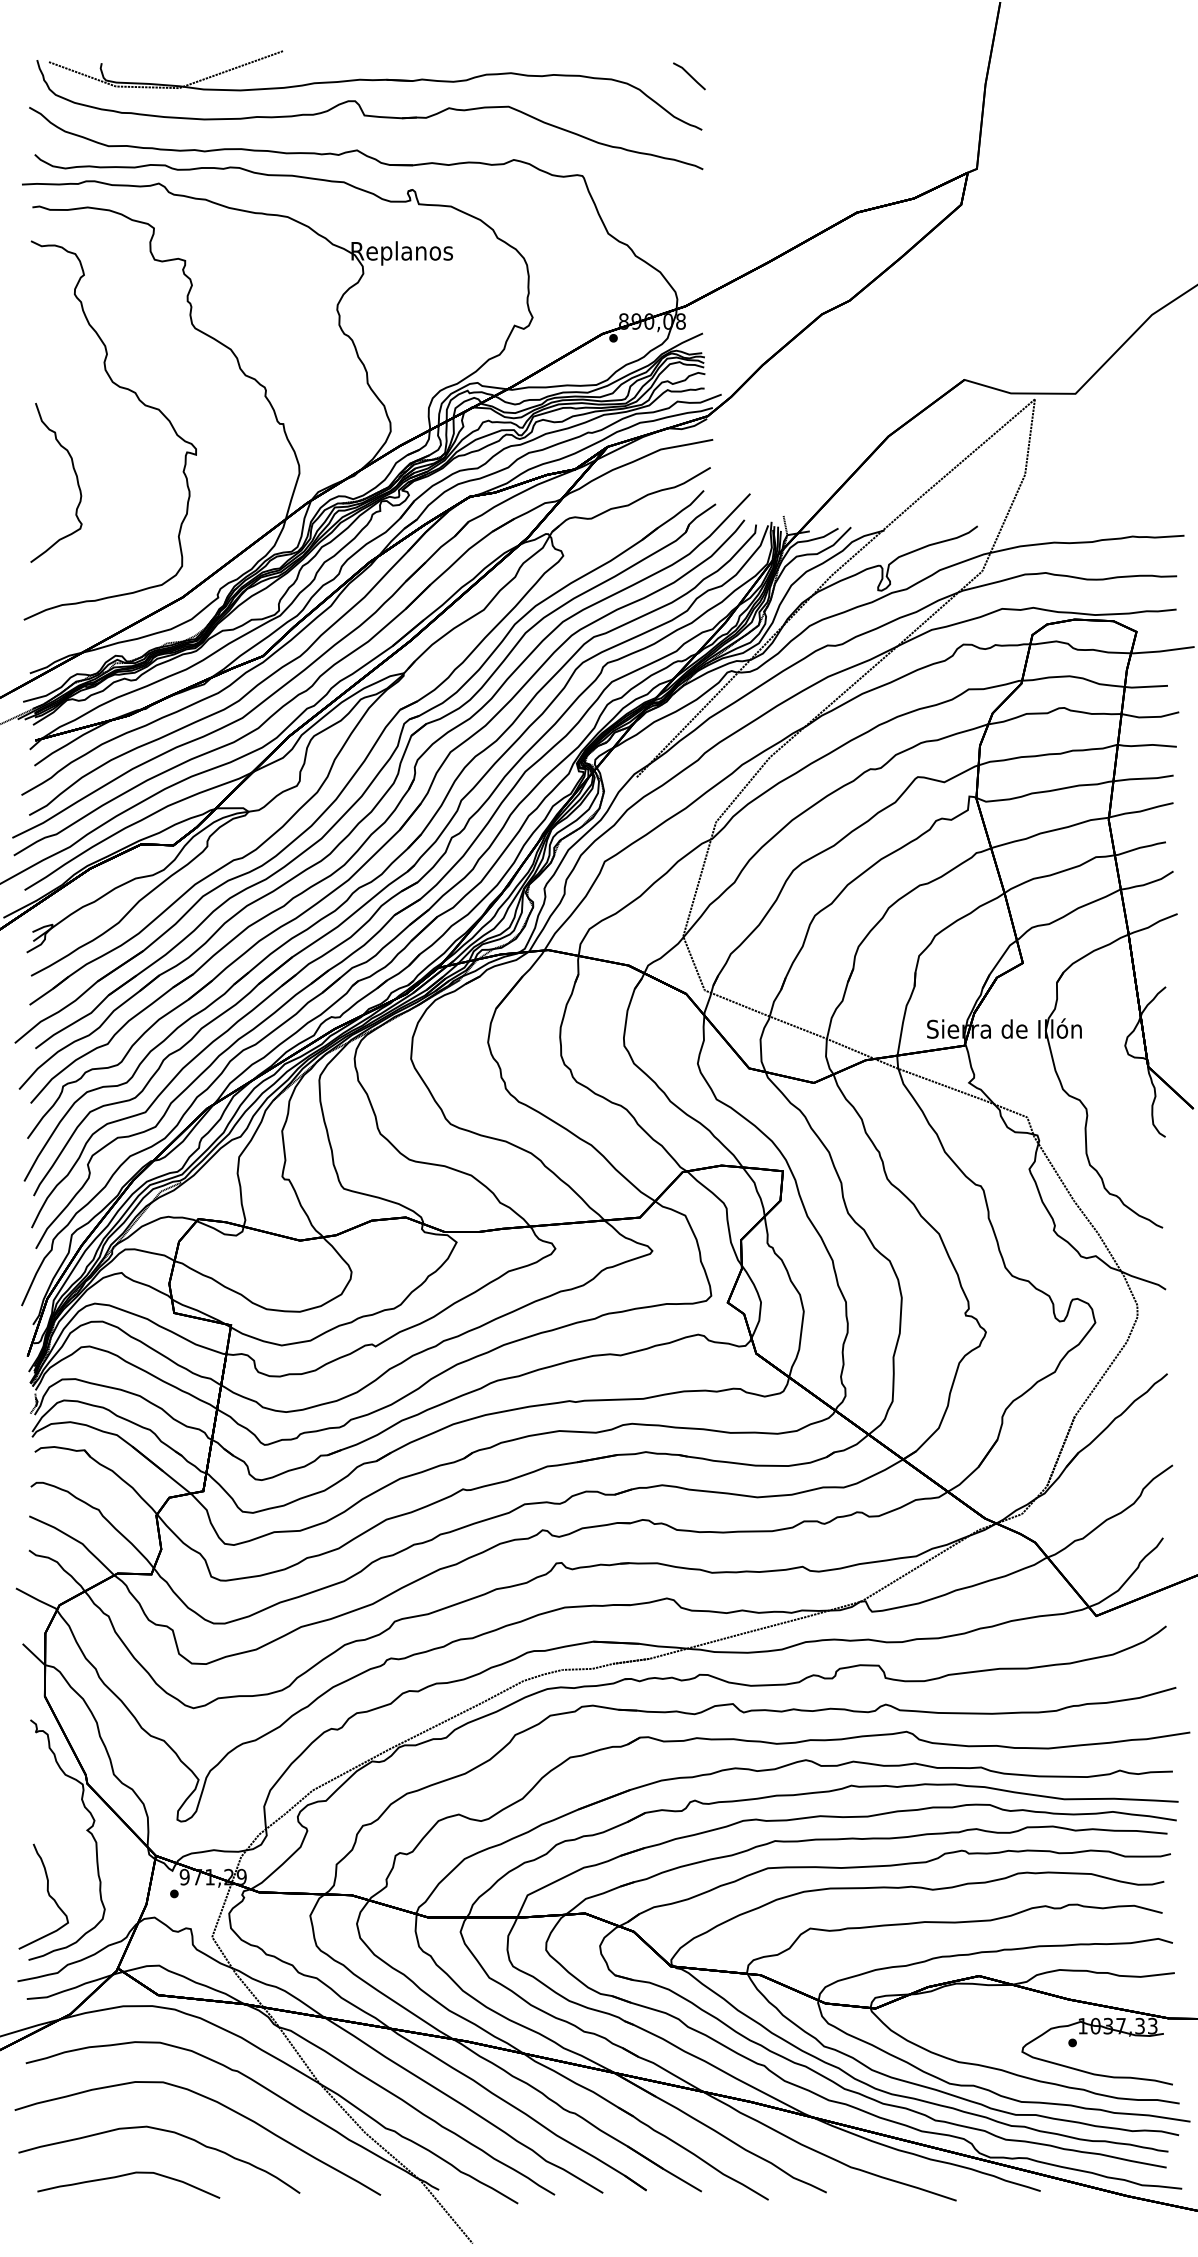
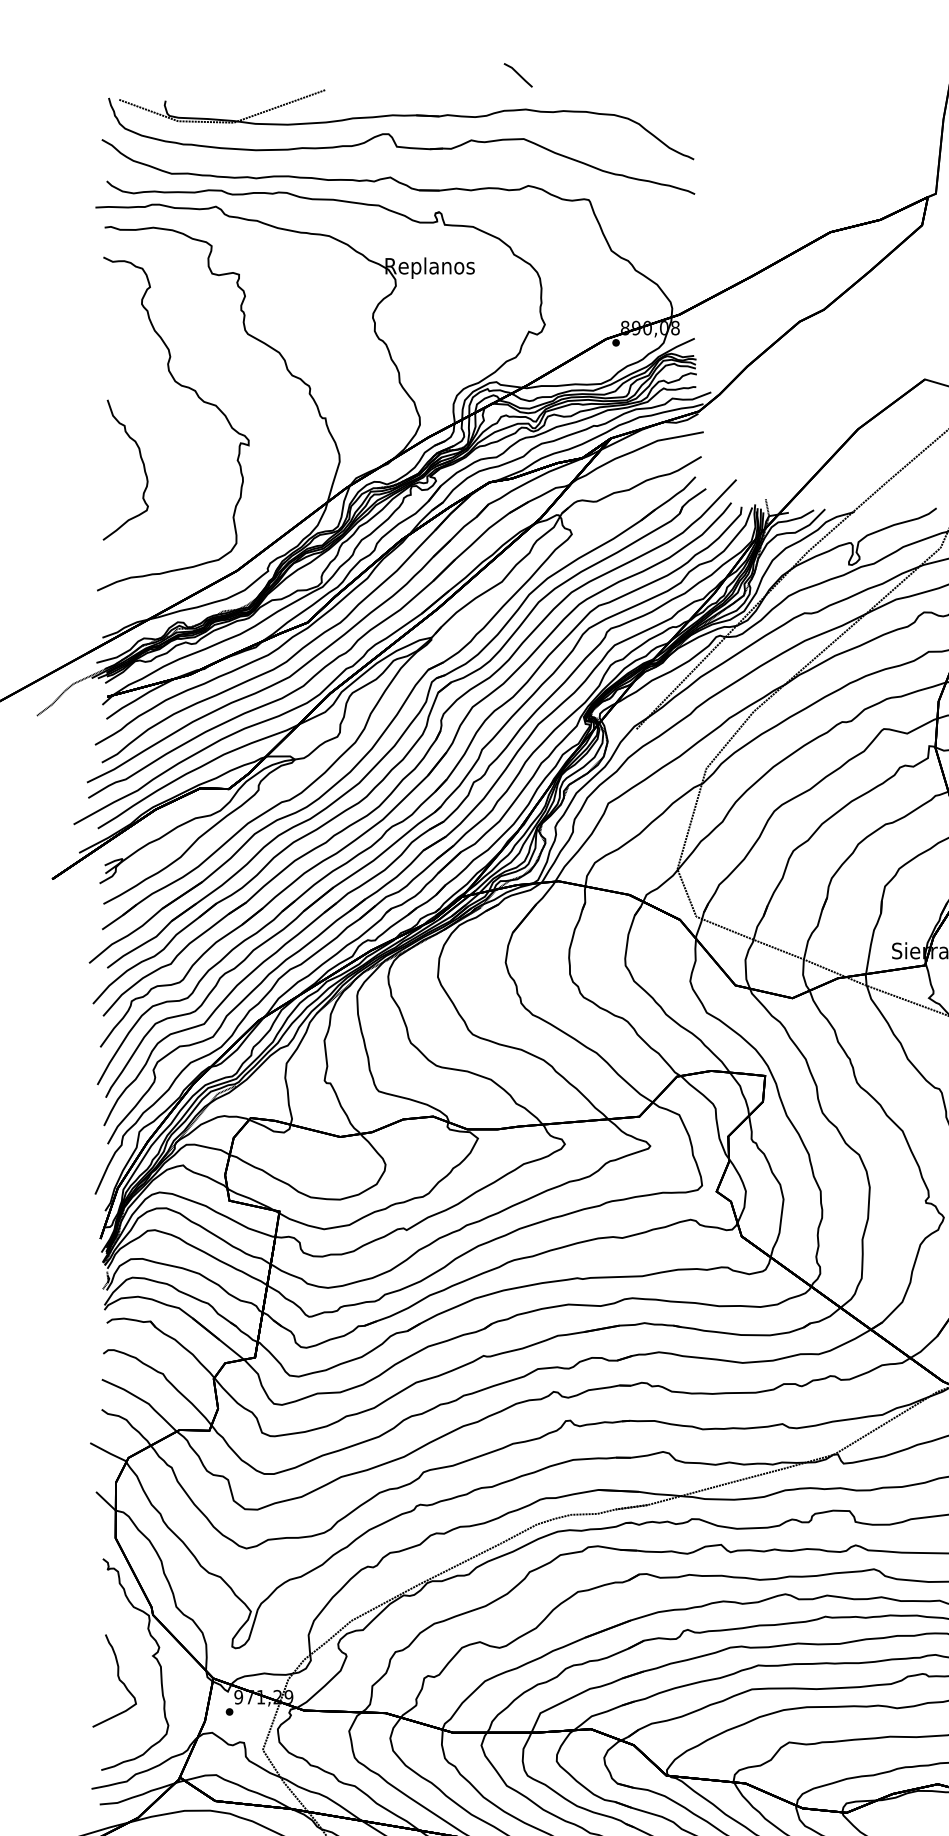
line: (689, 76) -> (518, 75), moved
curve: (47, 1893) -> (117, 1678), moved

